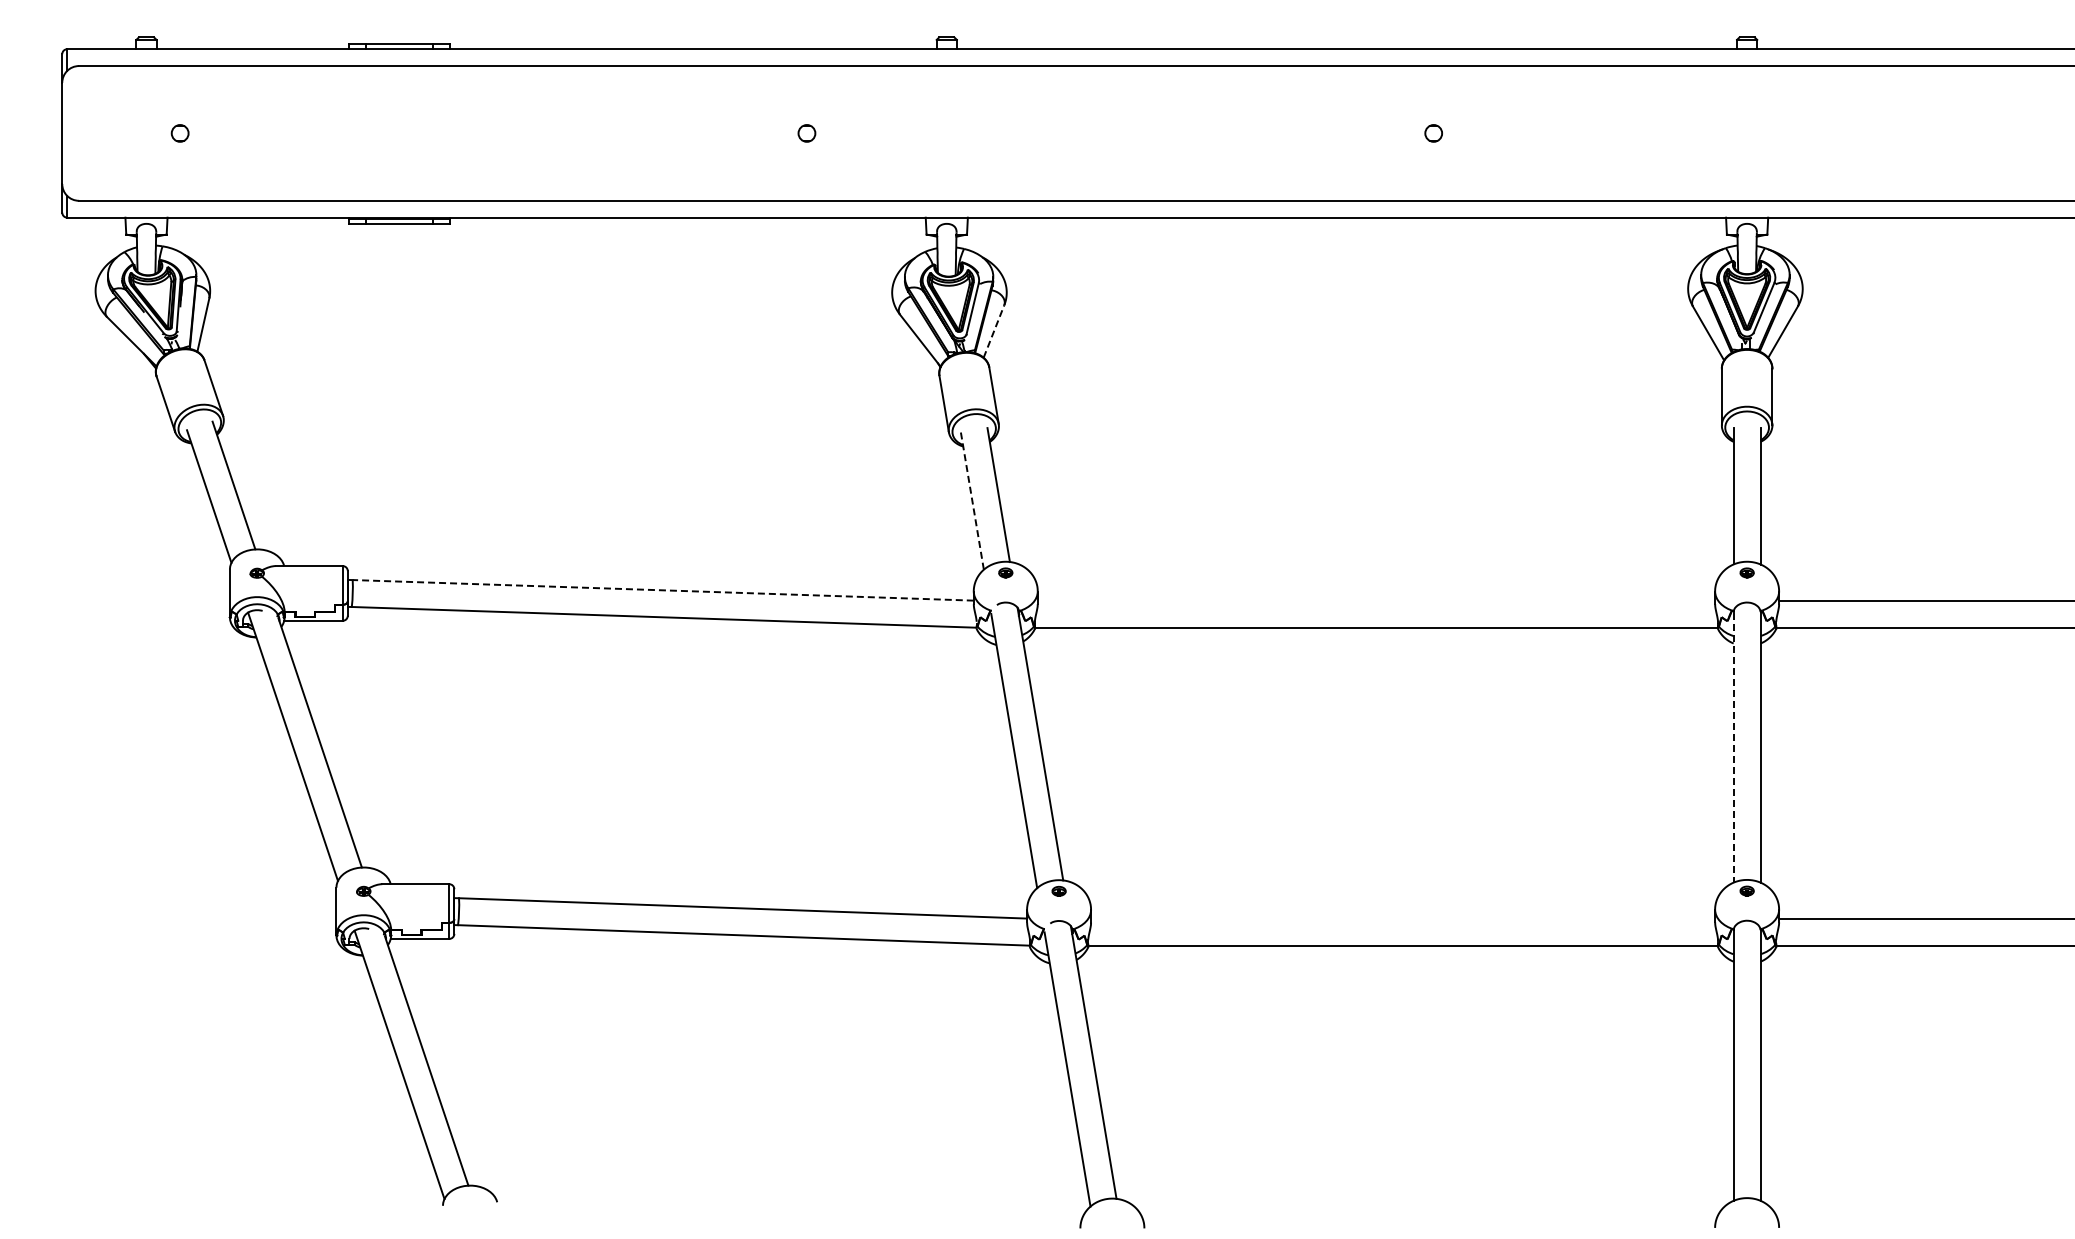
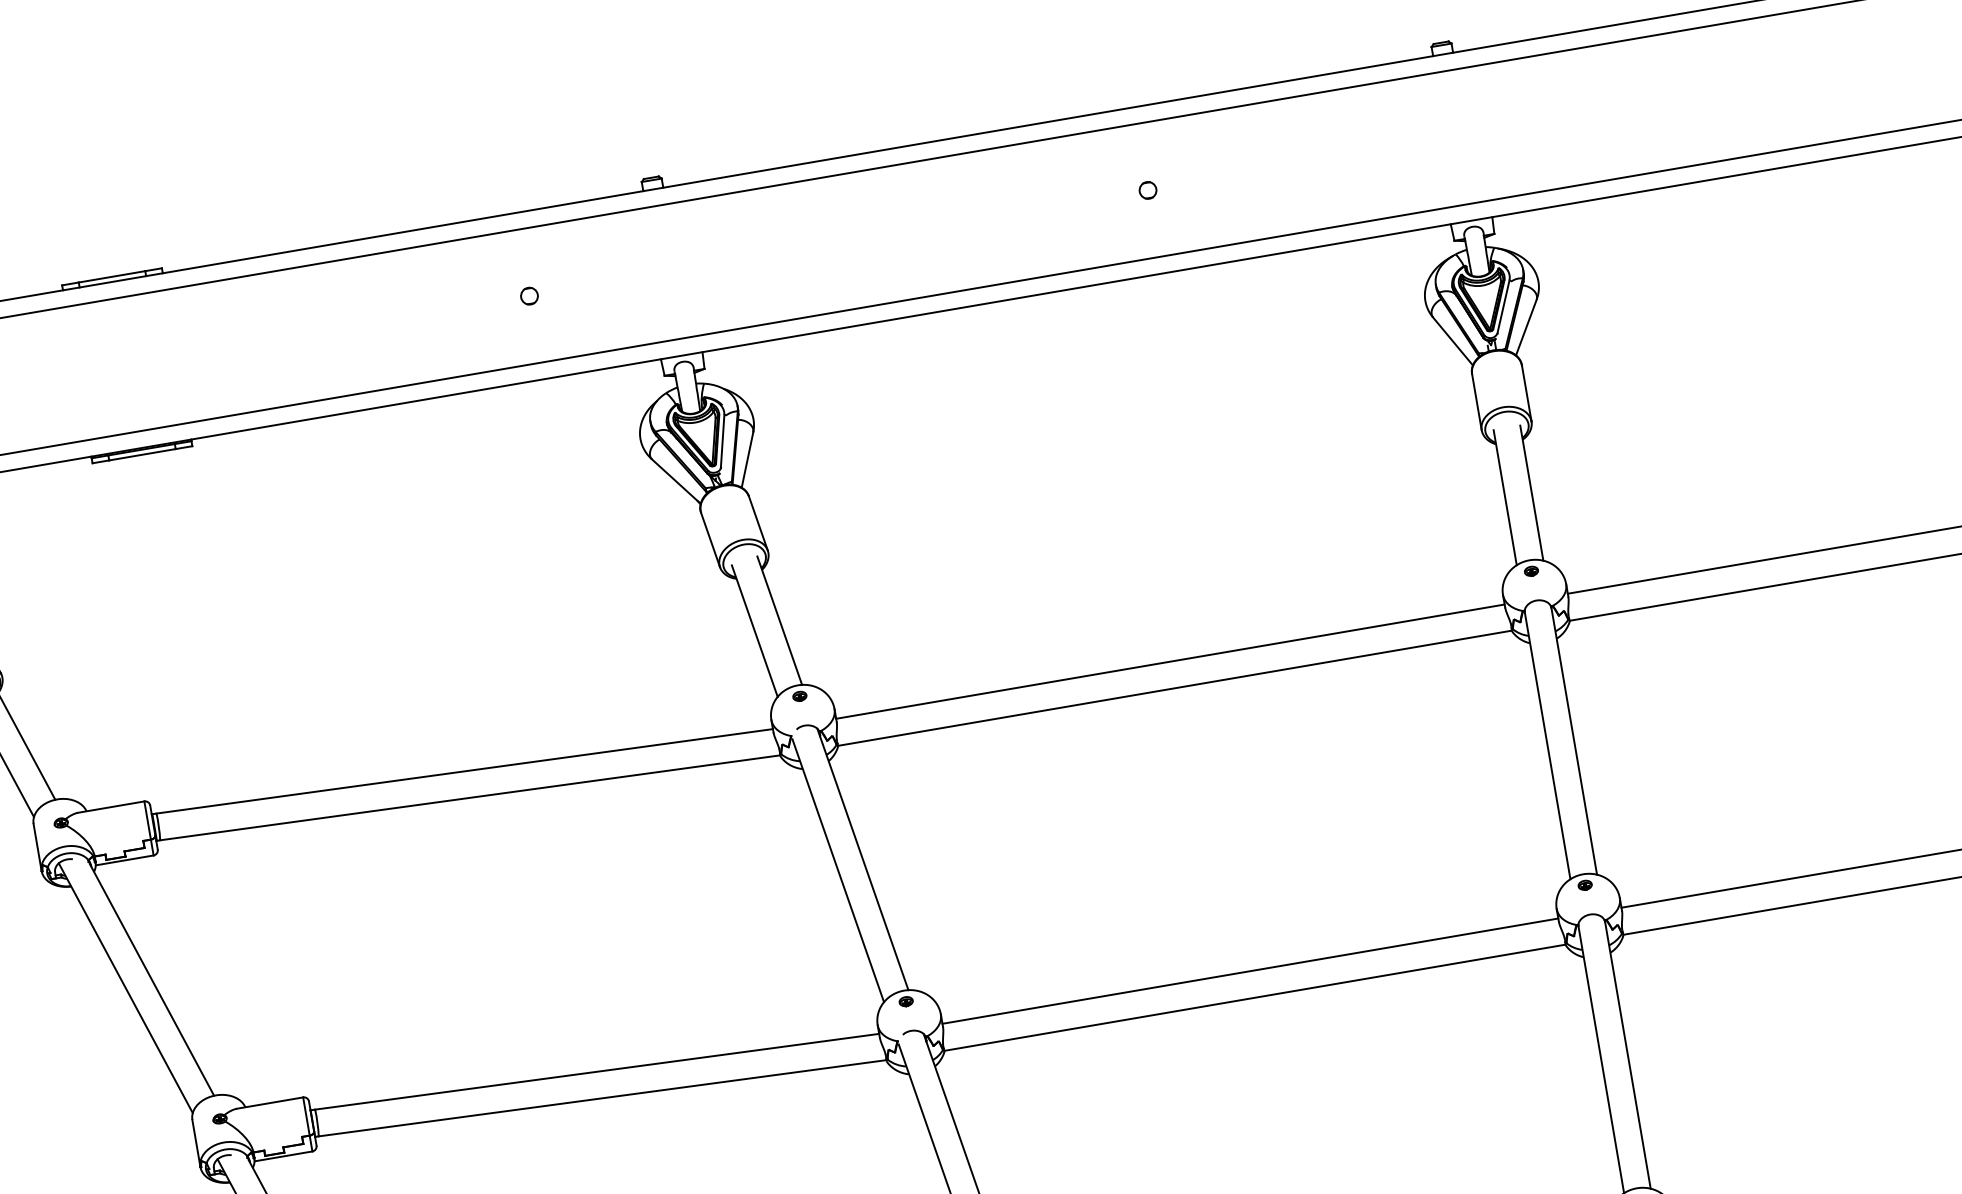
line: (994, 331) -> (748, 460), dashed -> solid
line: (972, 501) -> (754, 631), dashed -> solid
line: (663, 590) -> (465, 771), dashed -> solid
line: (1376, 601) -> (1170, 662), added
line: (1733, 747) -> (1547, 745), dashed -> solid
line: (1403, 919) -> (1250, 971), added

